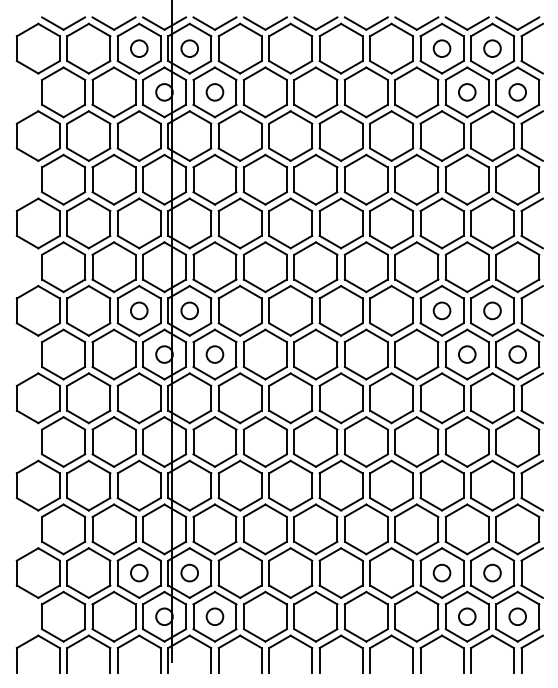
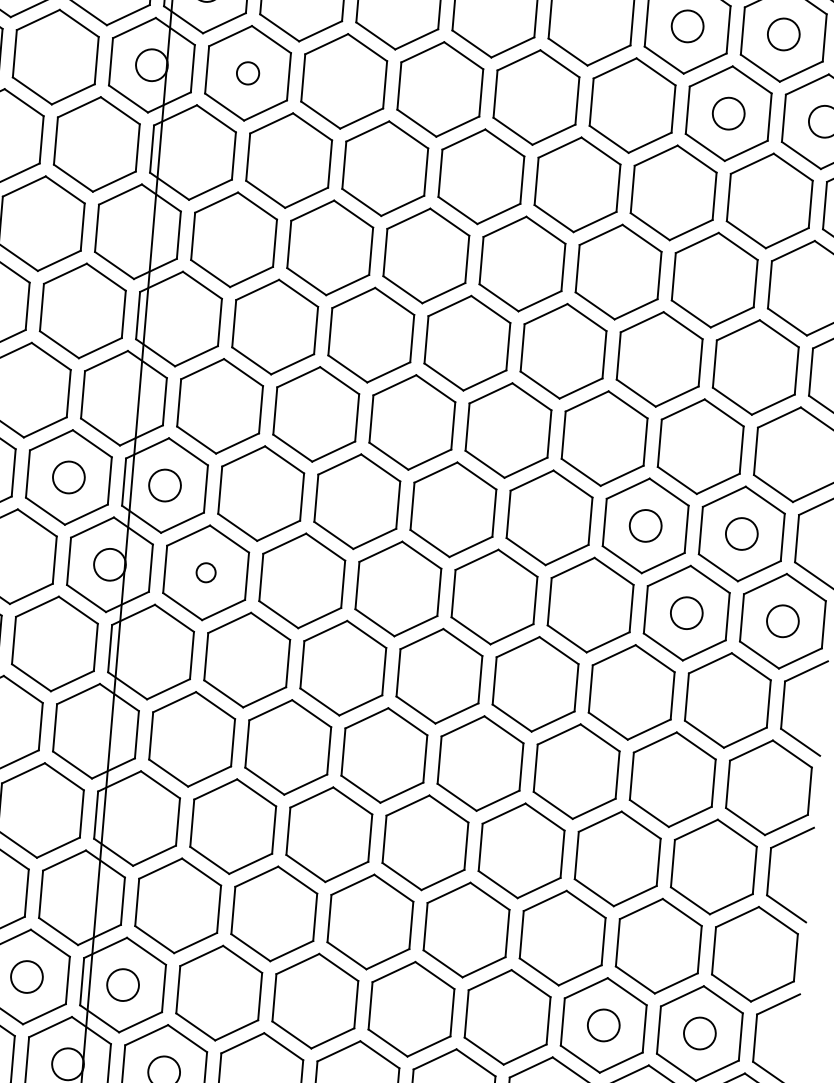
circle: (214, 92) -> (247, 73), size x0.7
circle: (214, 354) -> (205, 572), size x0.6

